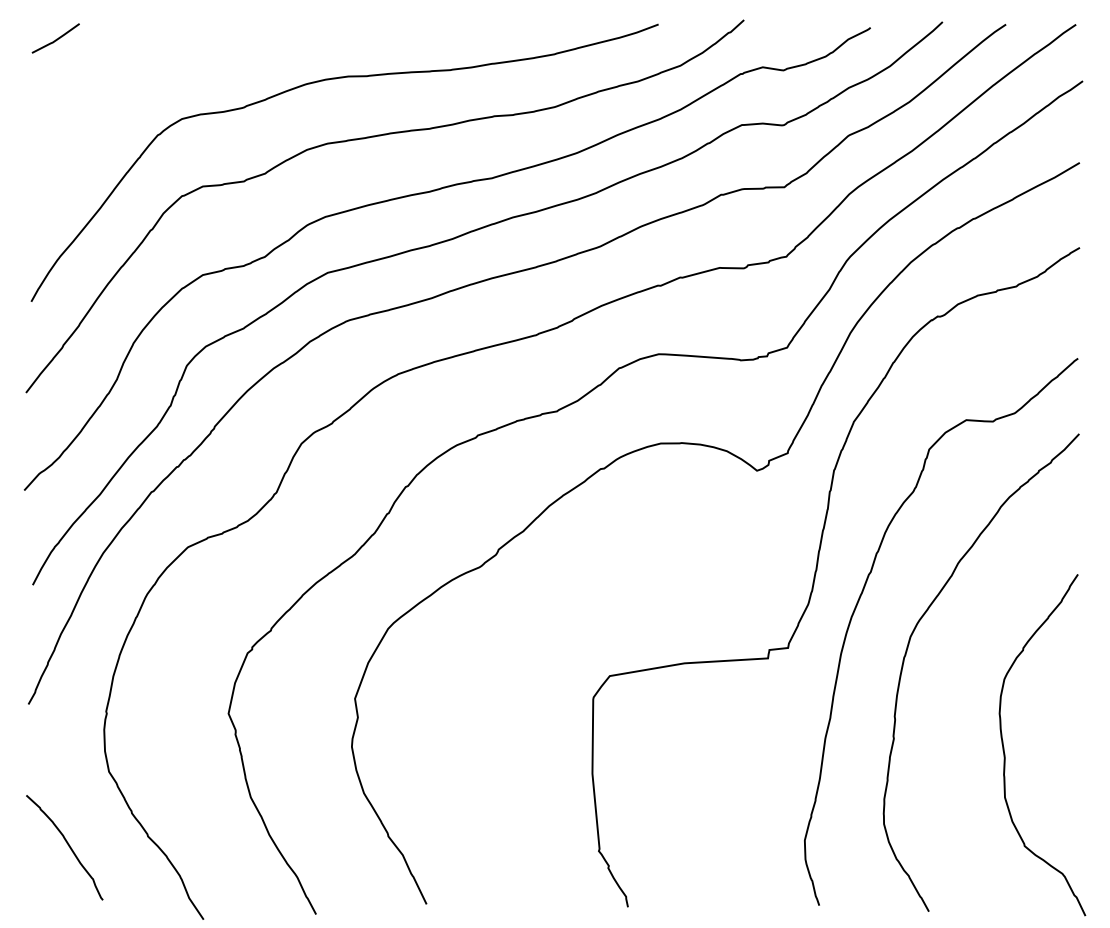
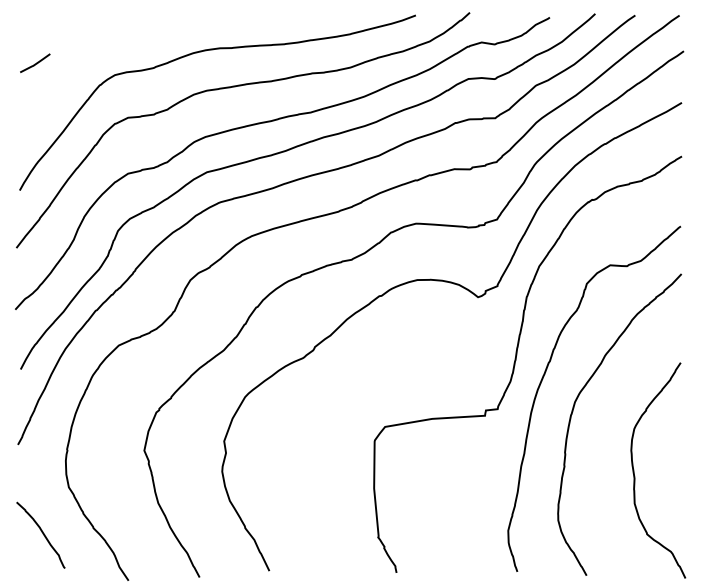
line: (57, 37) -> (36, 62), moved

